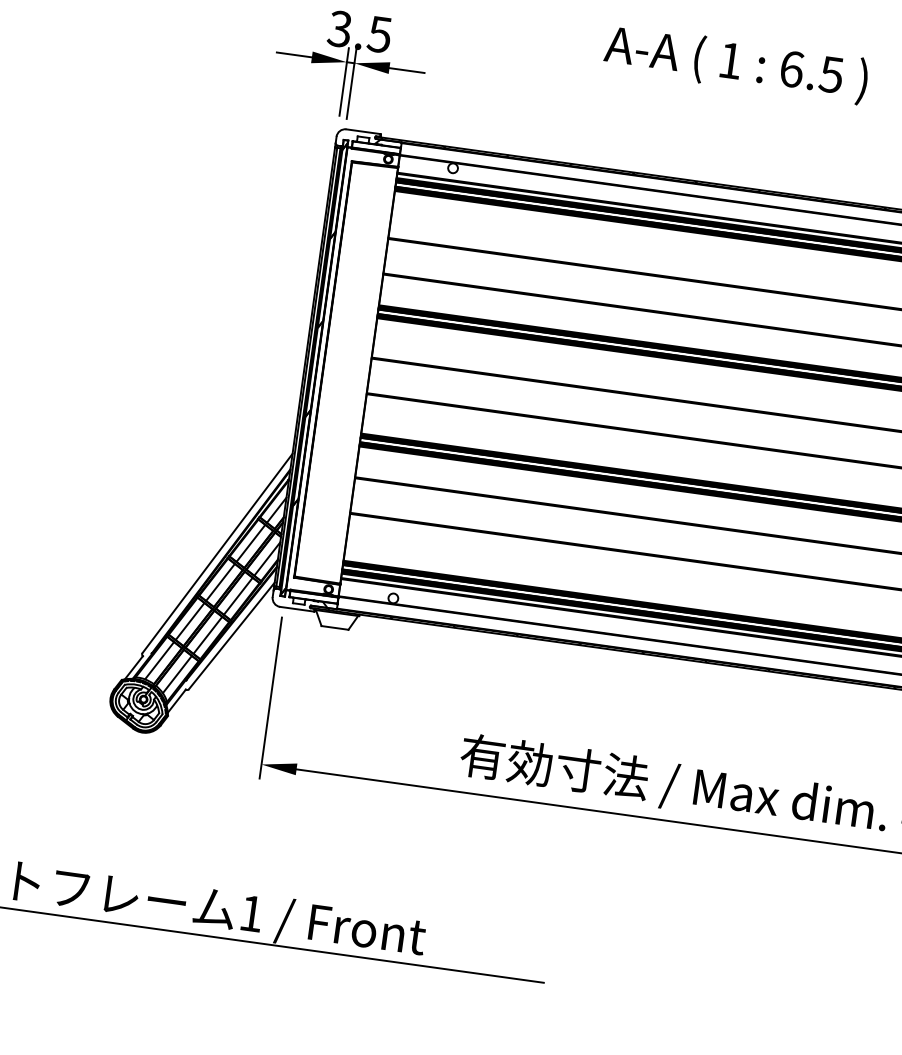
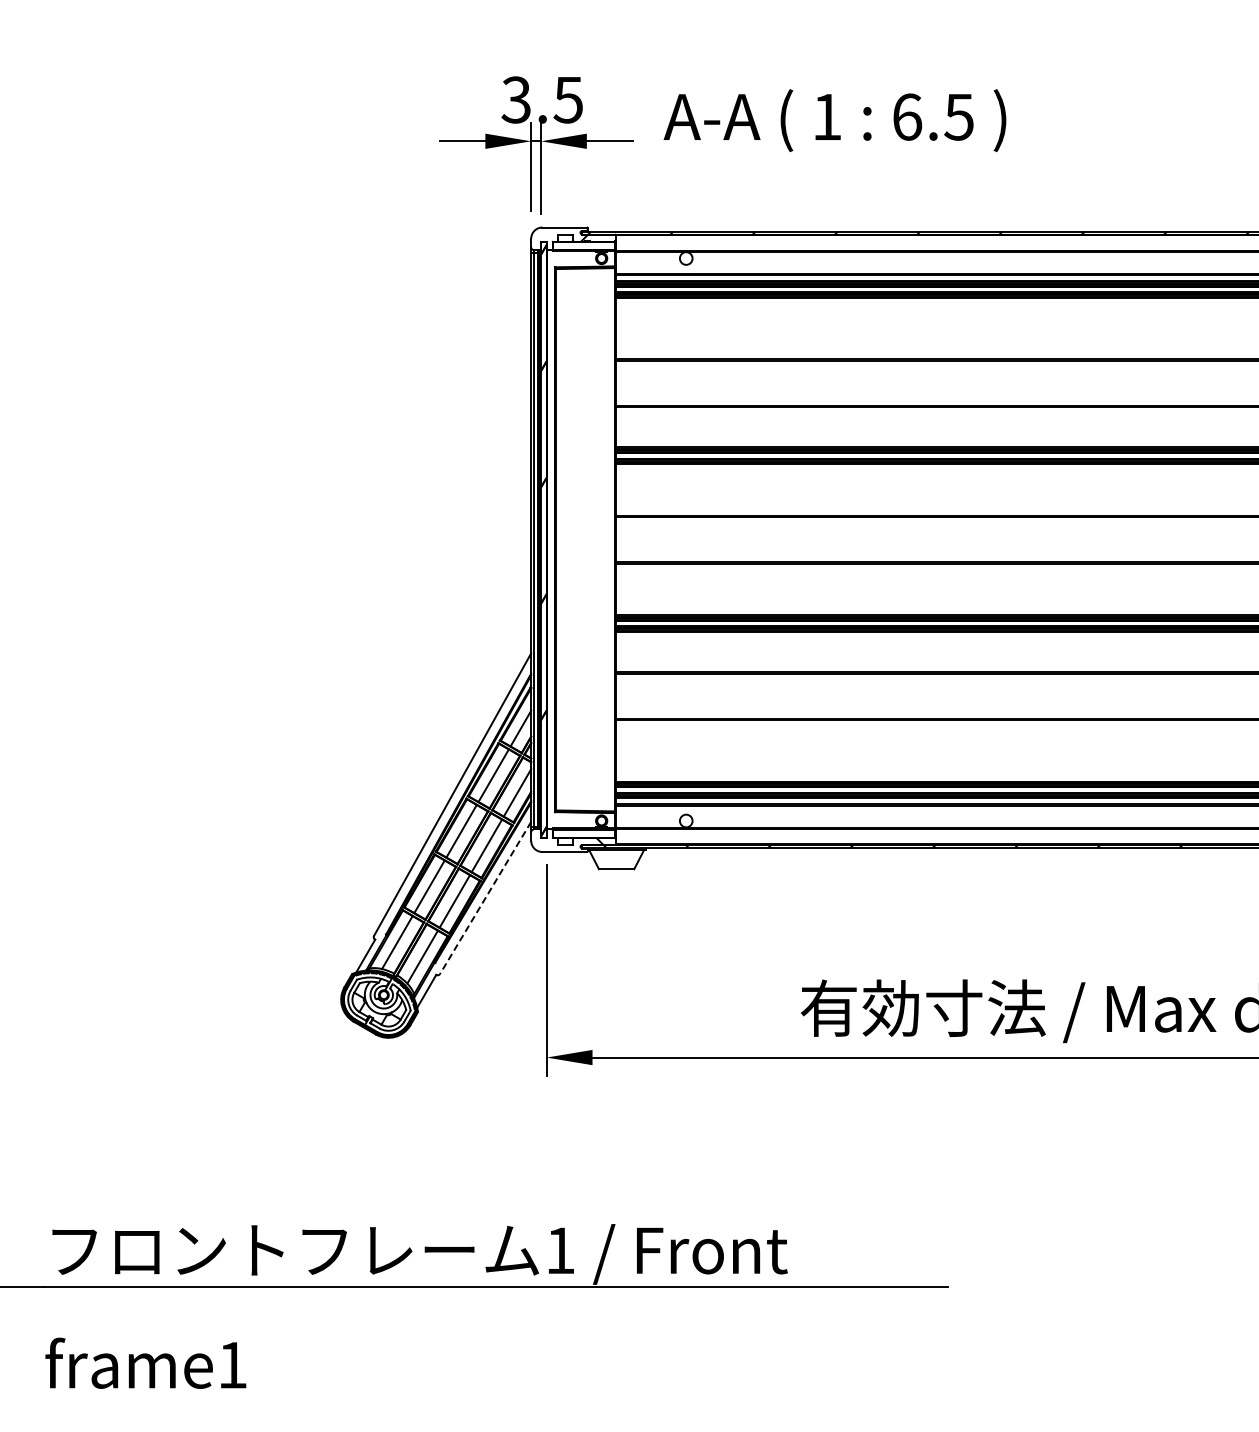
text: (735, 64) -> (834, 120), moved
line: (231, 635) -> (485, 897), solid -> dashed

